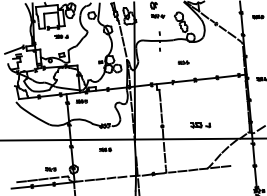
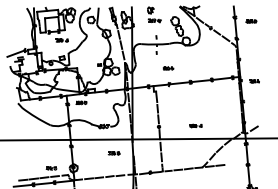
part: (183, 62) -> (168, 68), moved
part: (200, 125) -> (195, 125), size x0.62
part: (104, 149) -> (113, 153), moved

